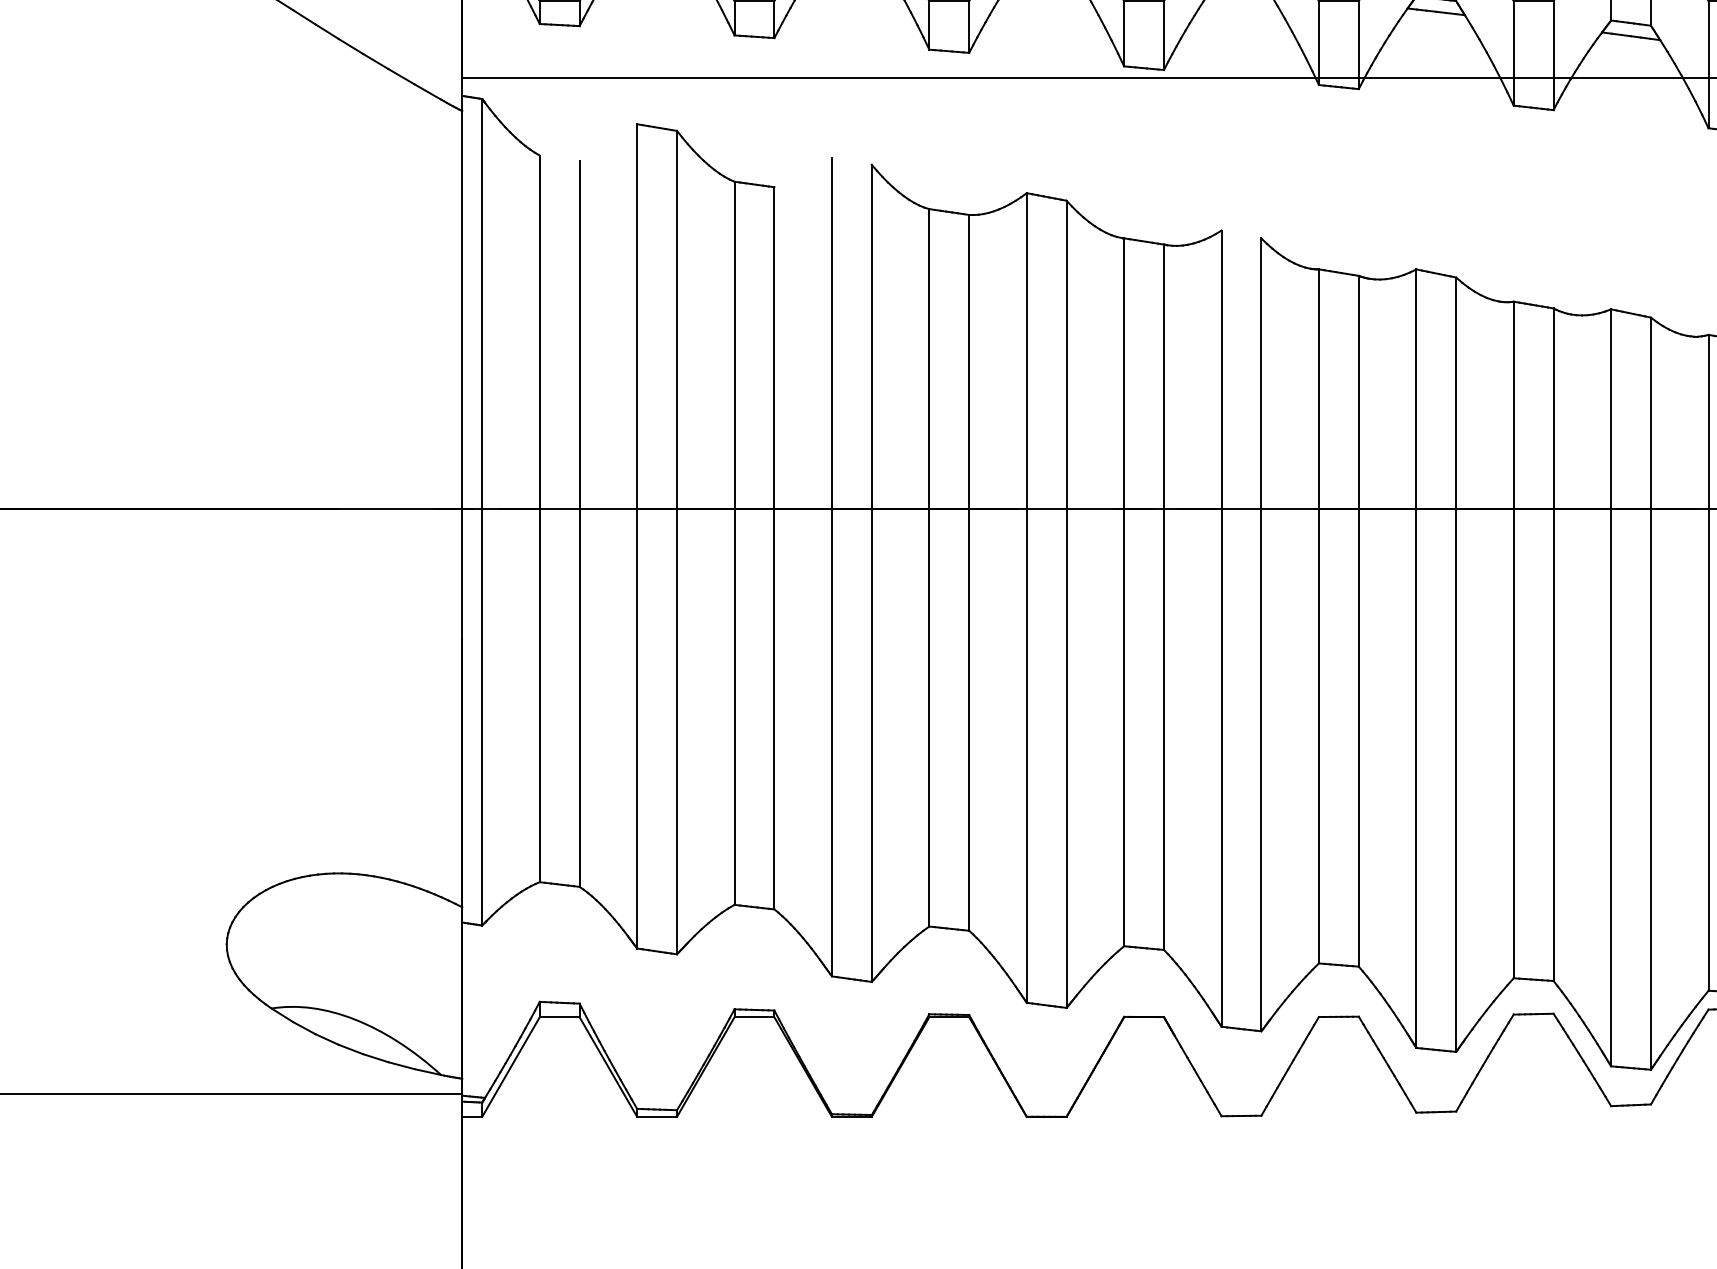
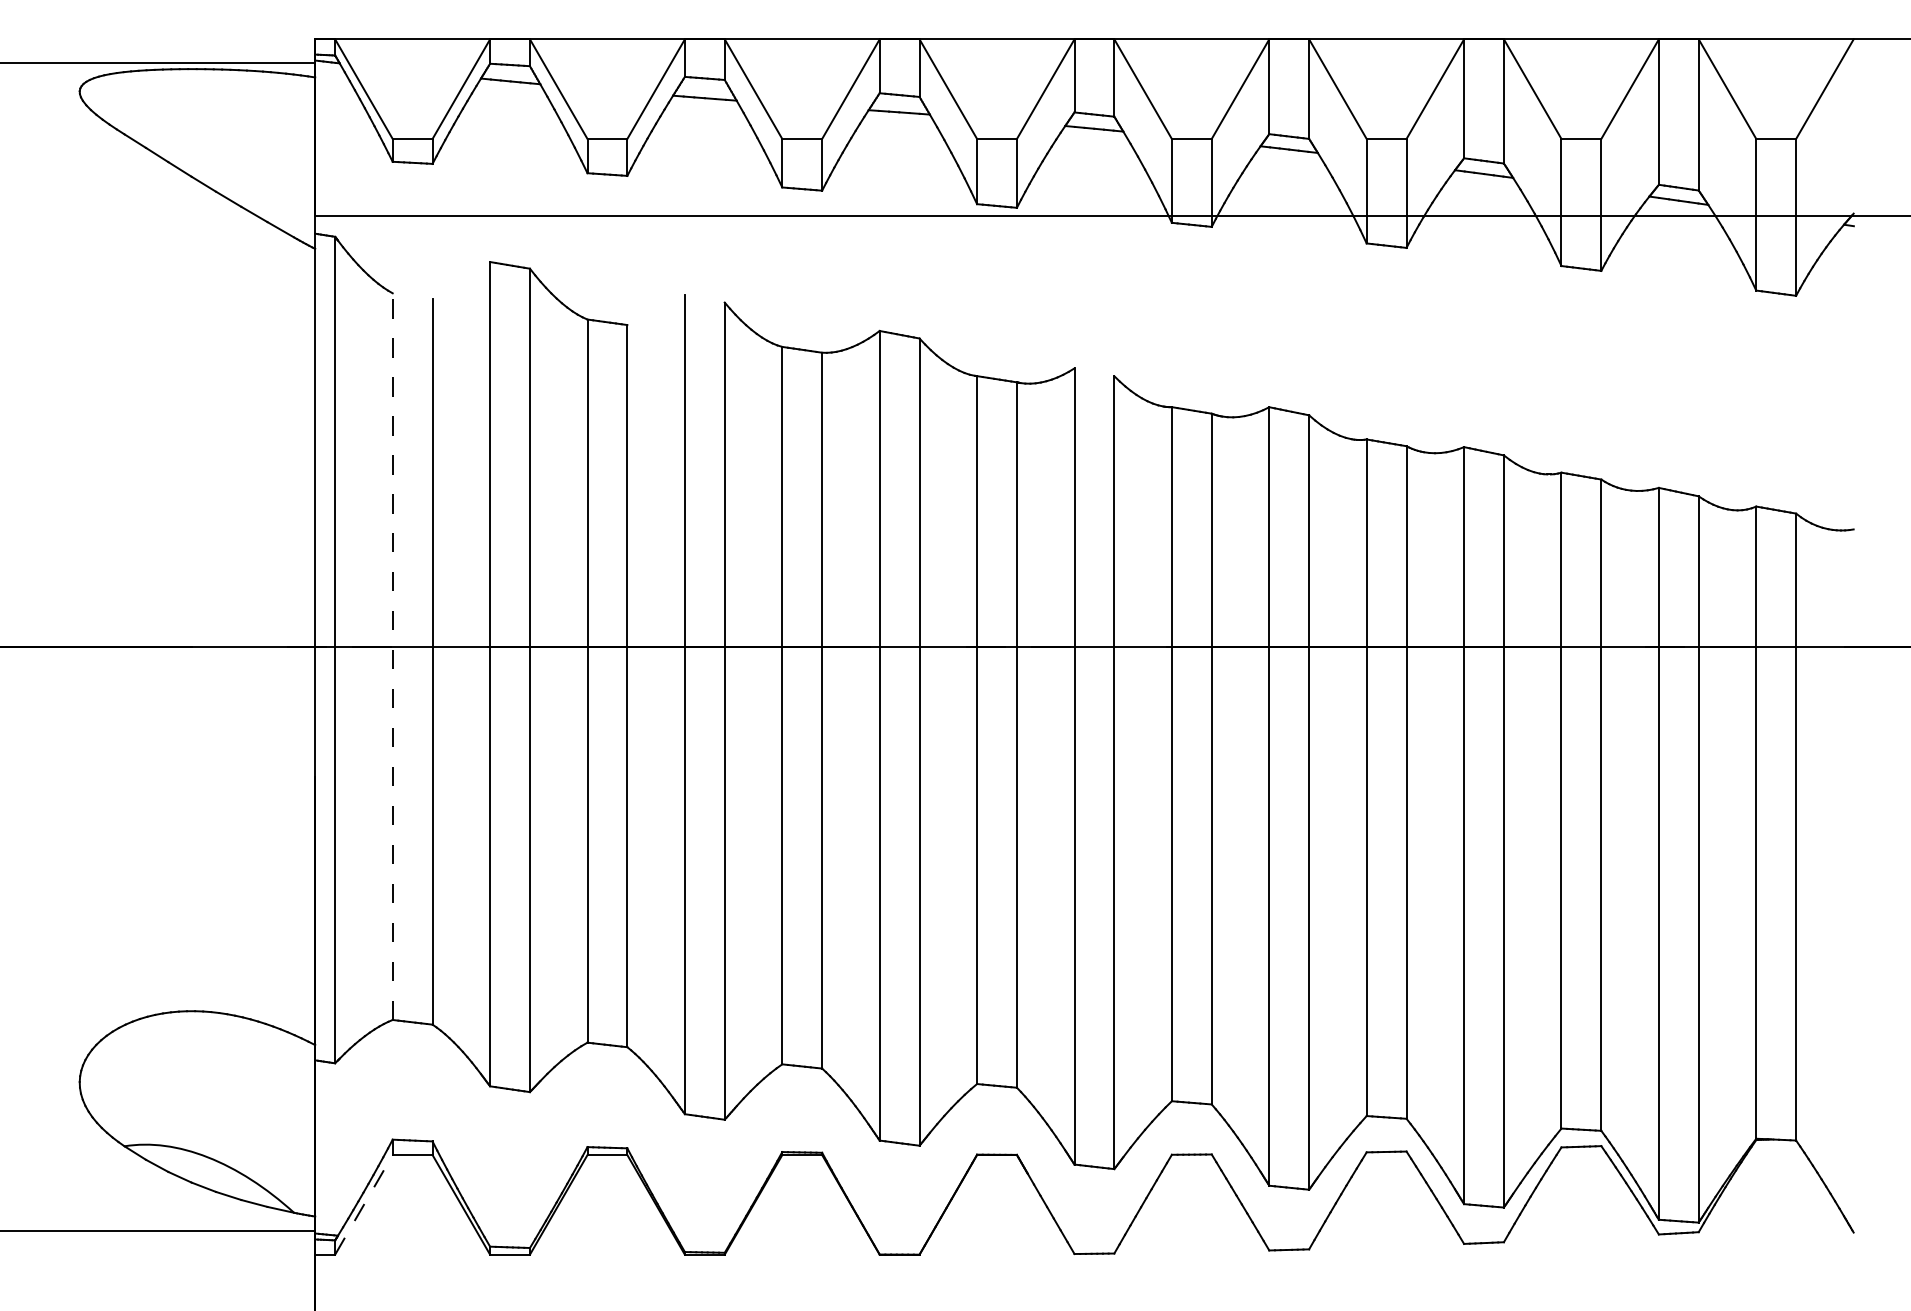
line: (539, 518) -> (392, 656), solid -> dashed
line: (510, 1066) -> (363, 1204), solid -> dashed

